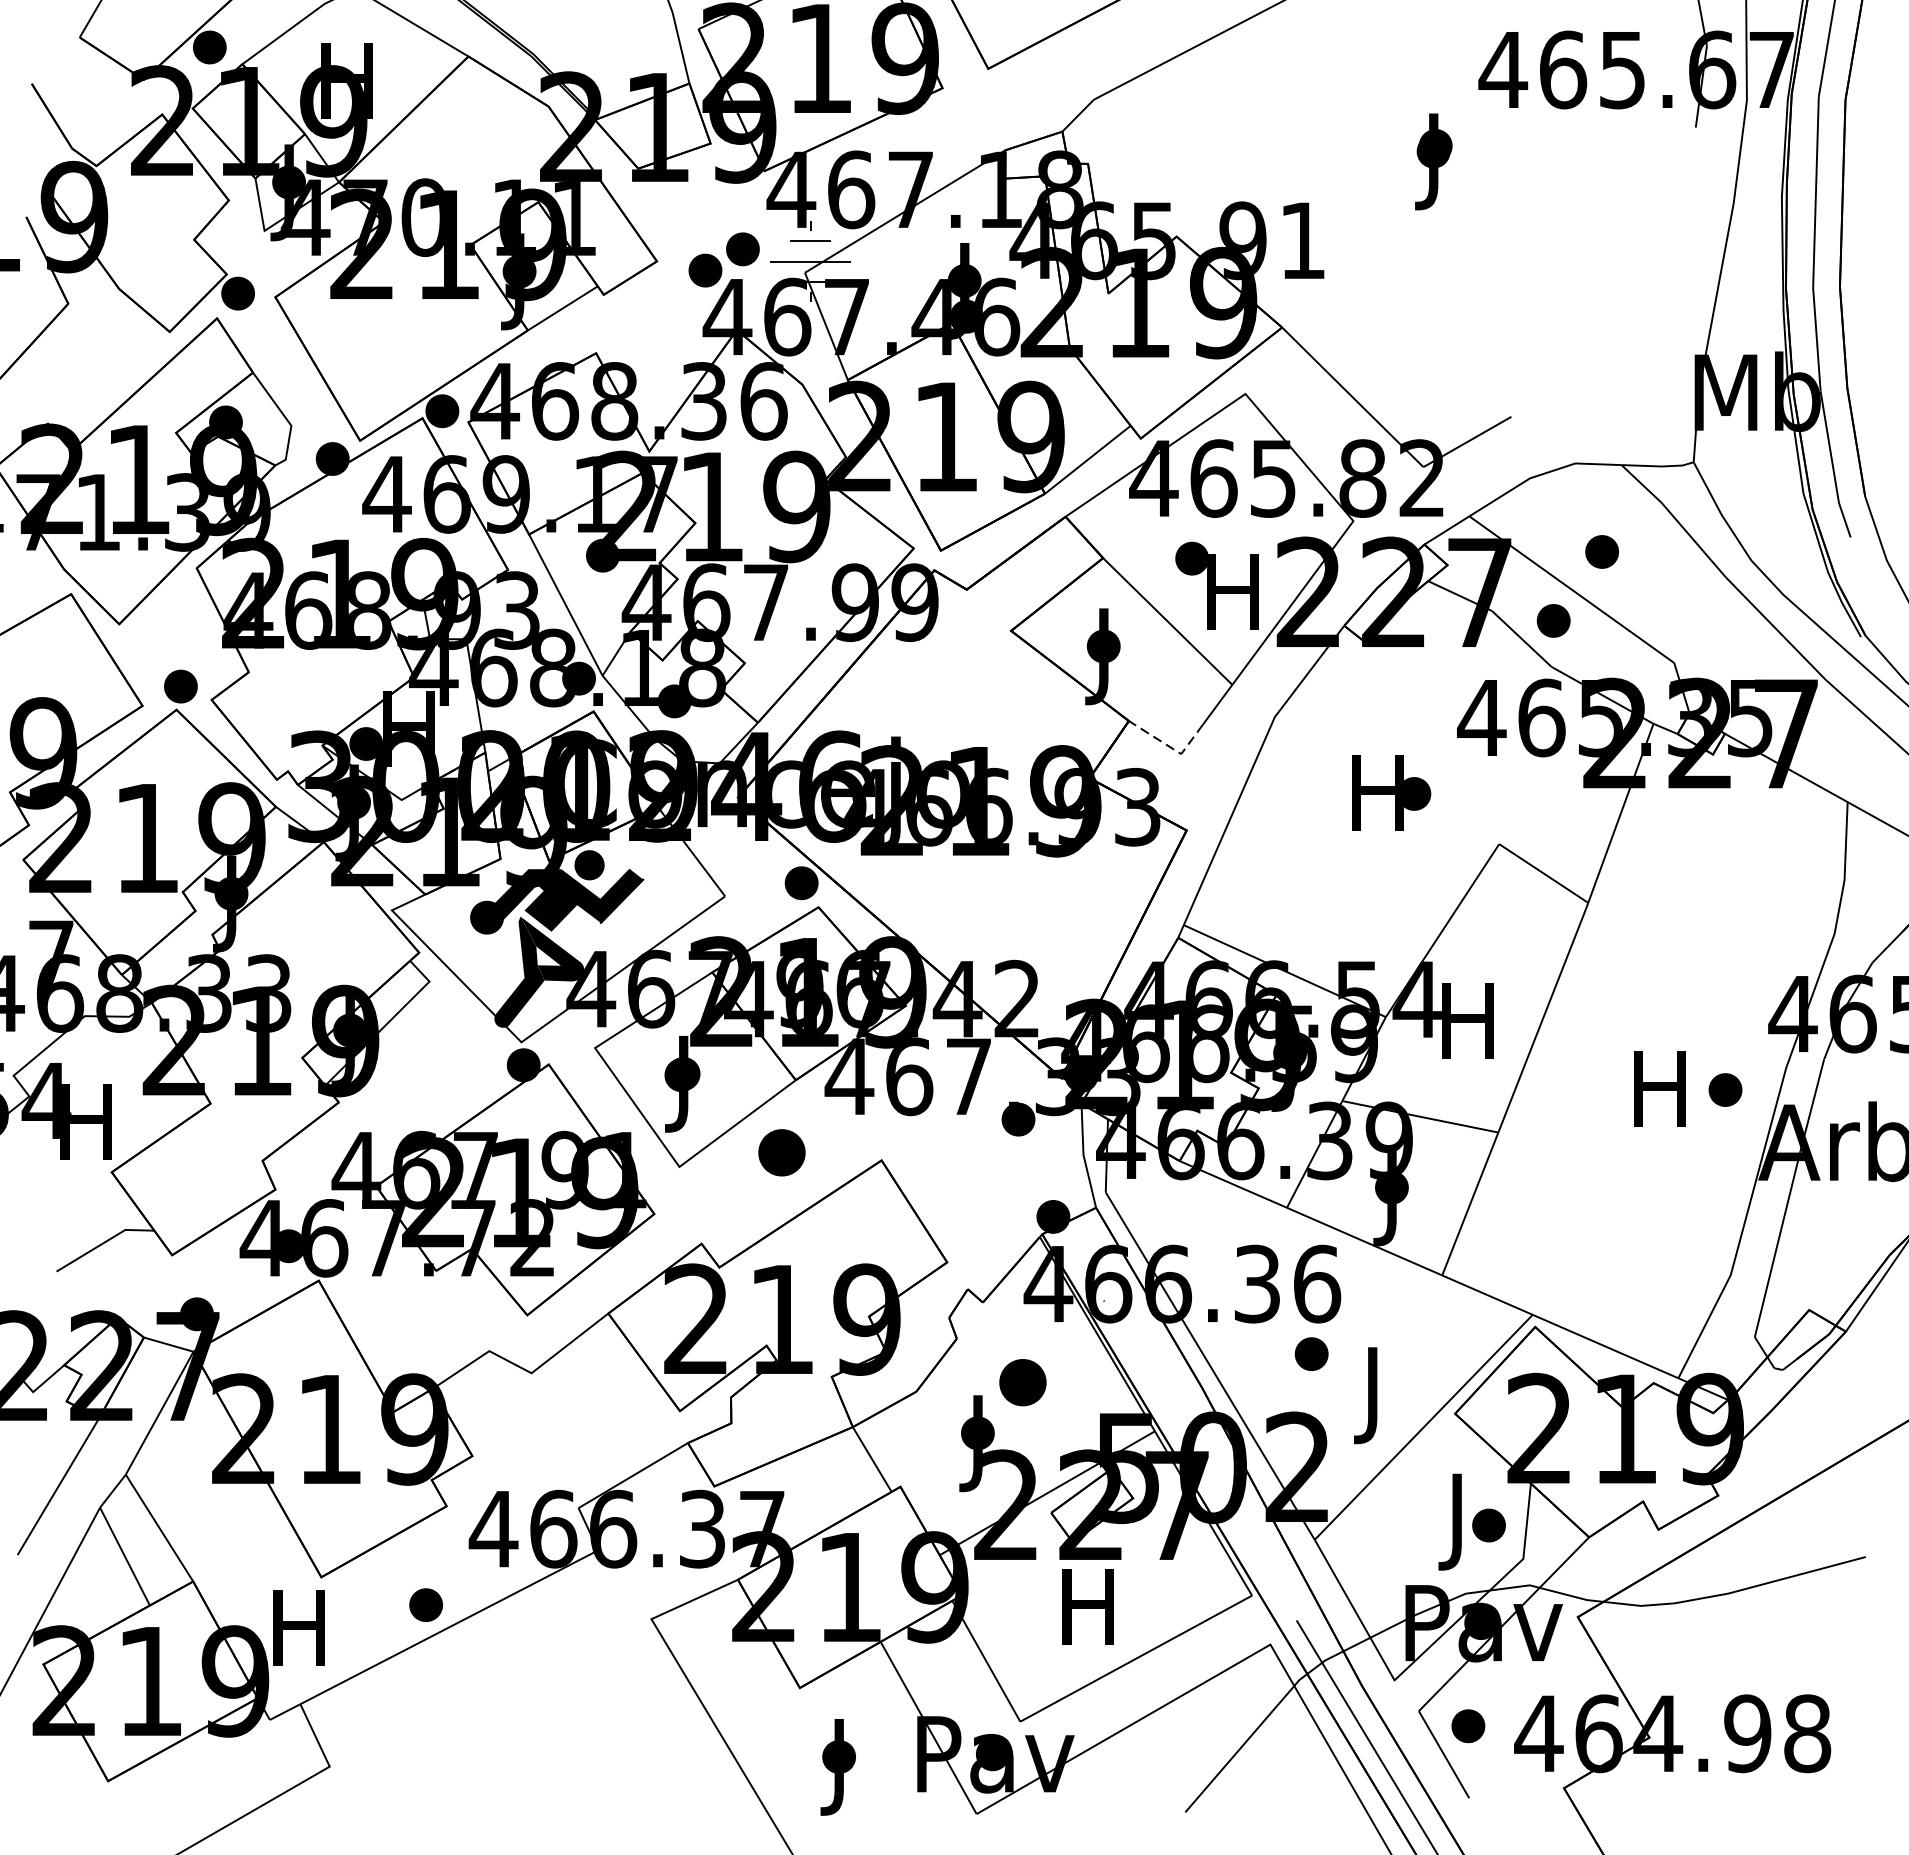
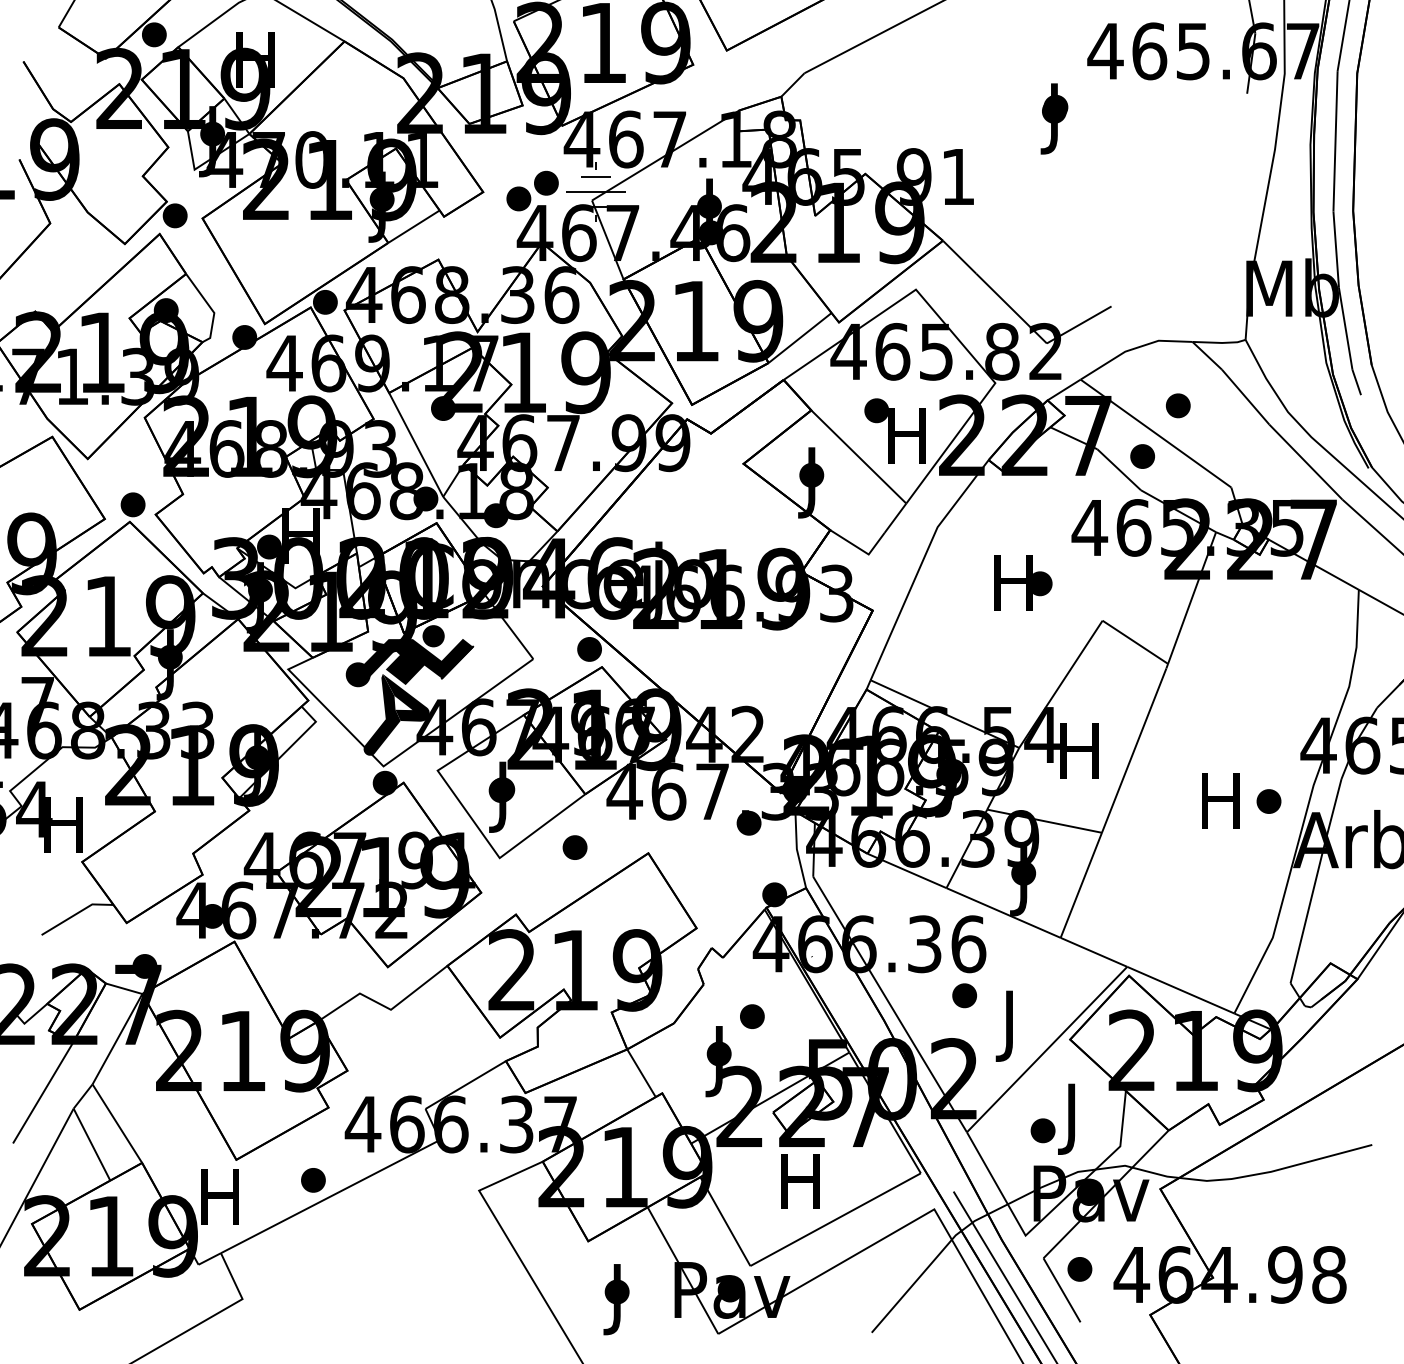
line: (1171, 747) -> (861, 549), dashed -> solid
part: (781, 1152) -> (574, 847), size x0.71
part: (1023, 1382) -> (752, 1016), size x0.71
part: (1488, 1525) -> (1042, 1130), moved

